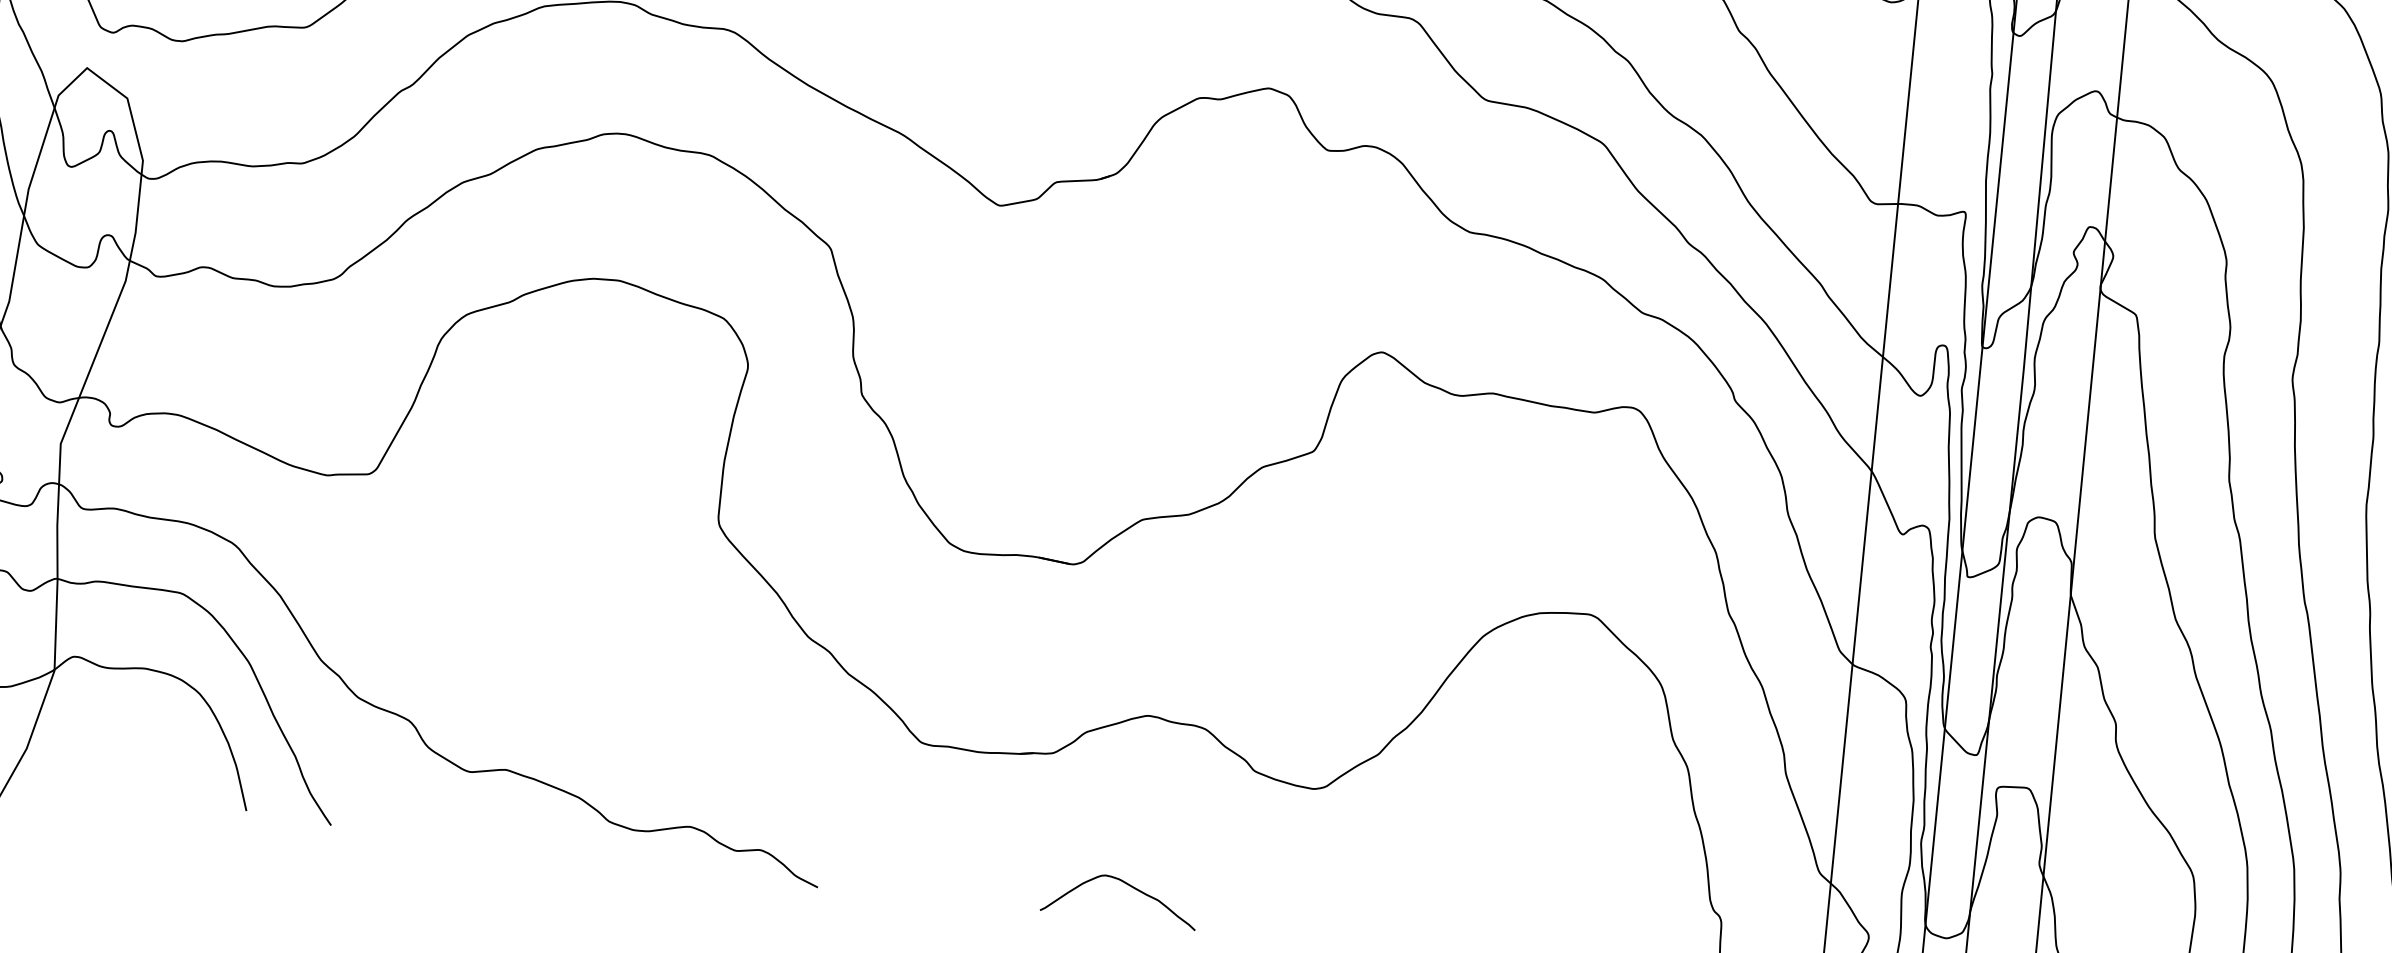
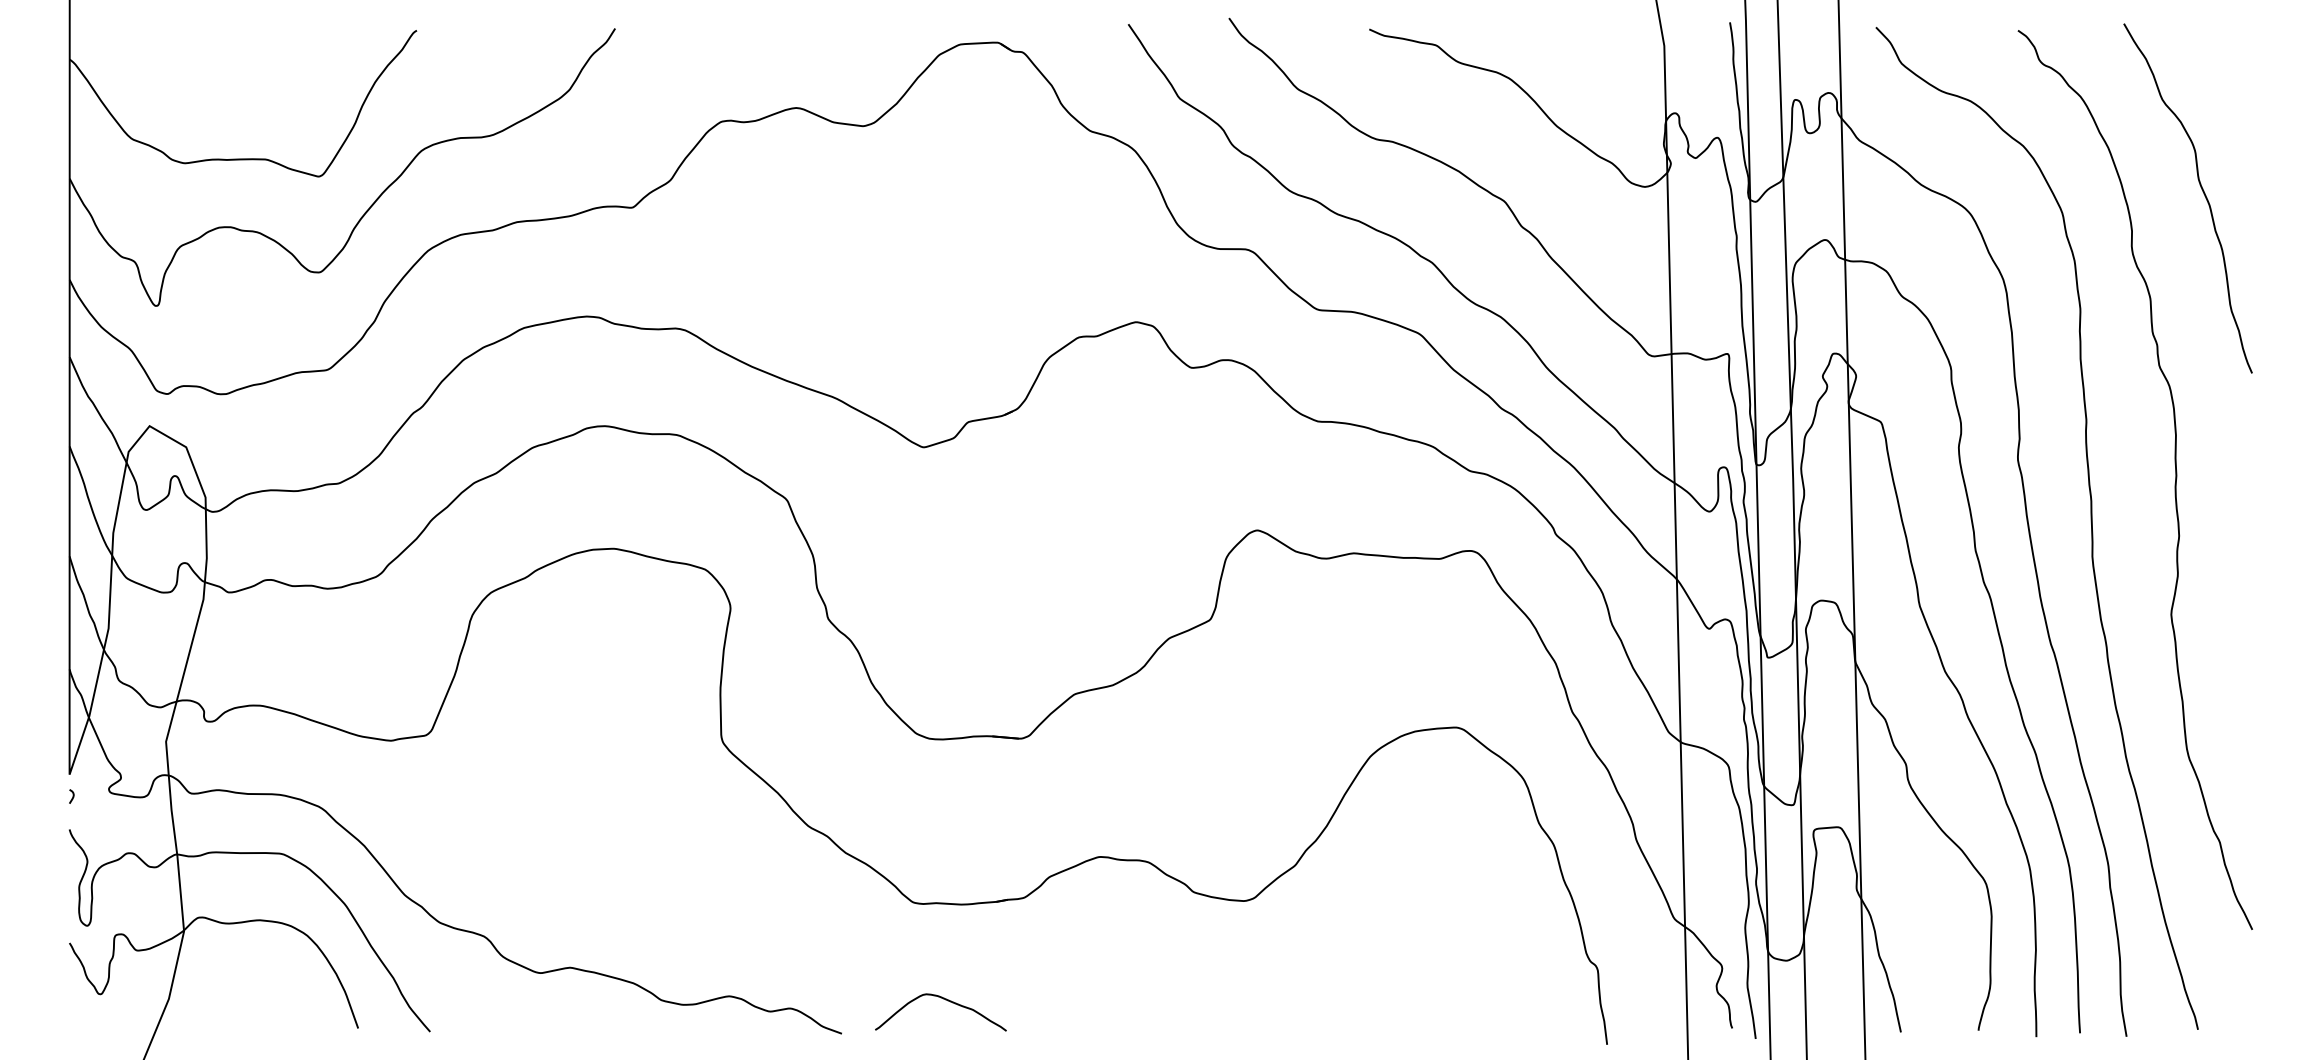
curve: (1127, 885) -> (945, 1000), moved

